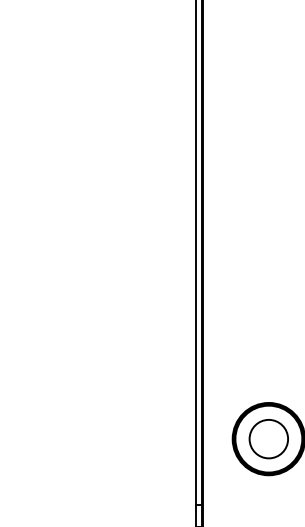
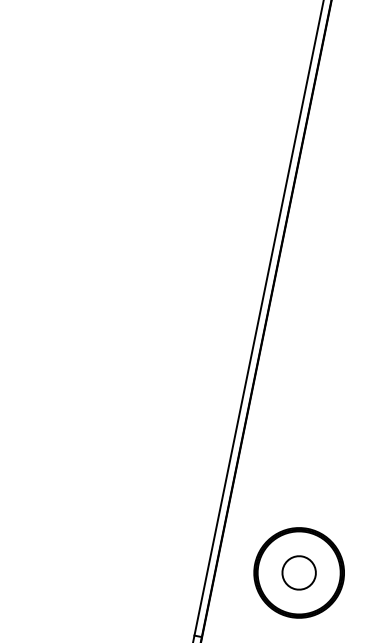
circle: (268, 438) -> (298, 572), size x0.7

